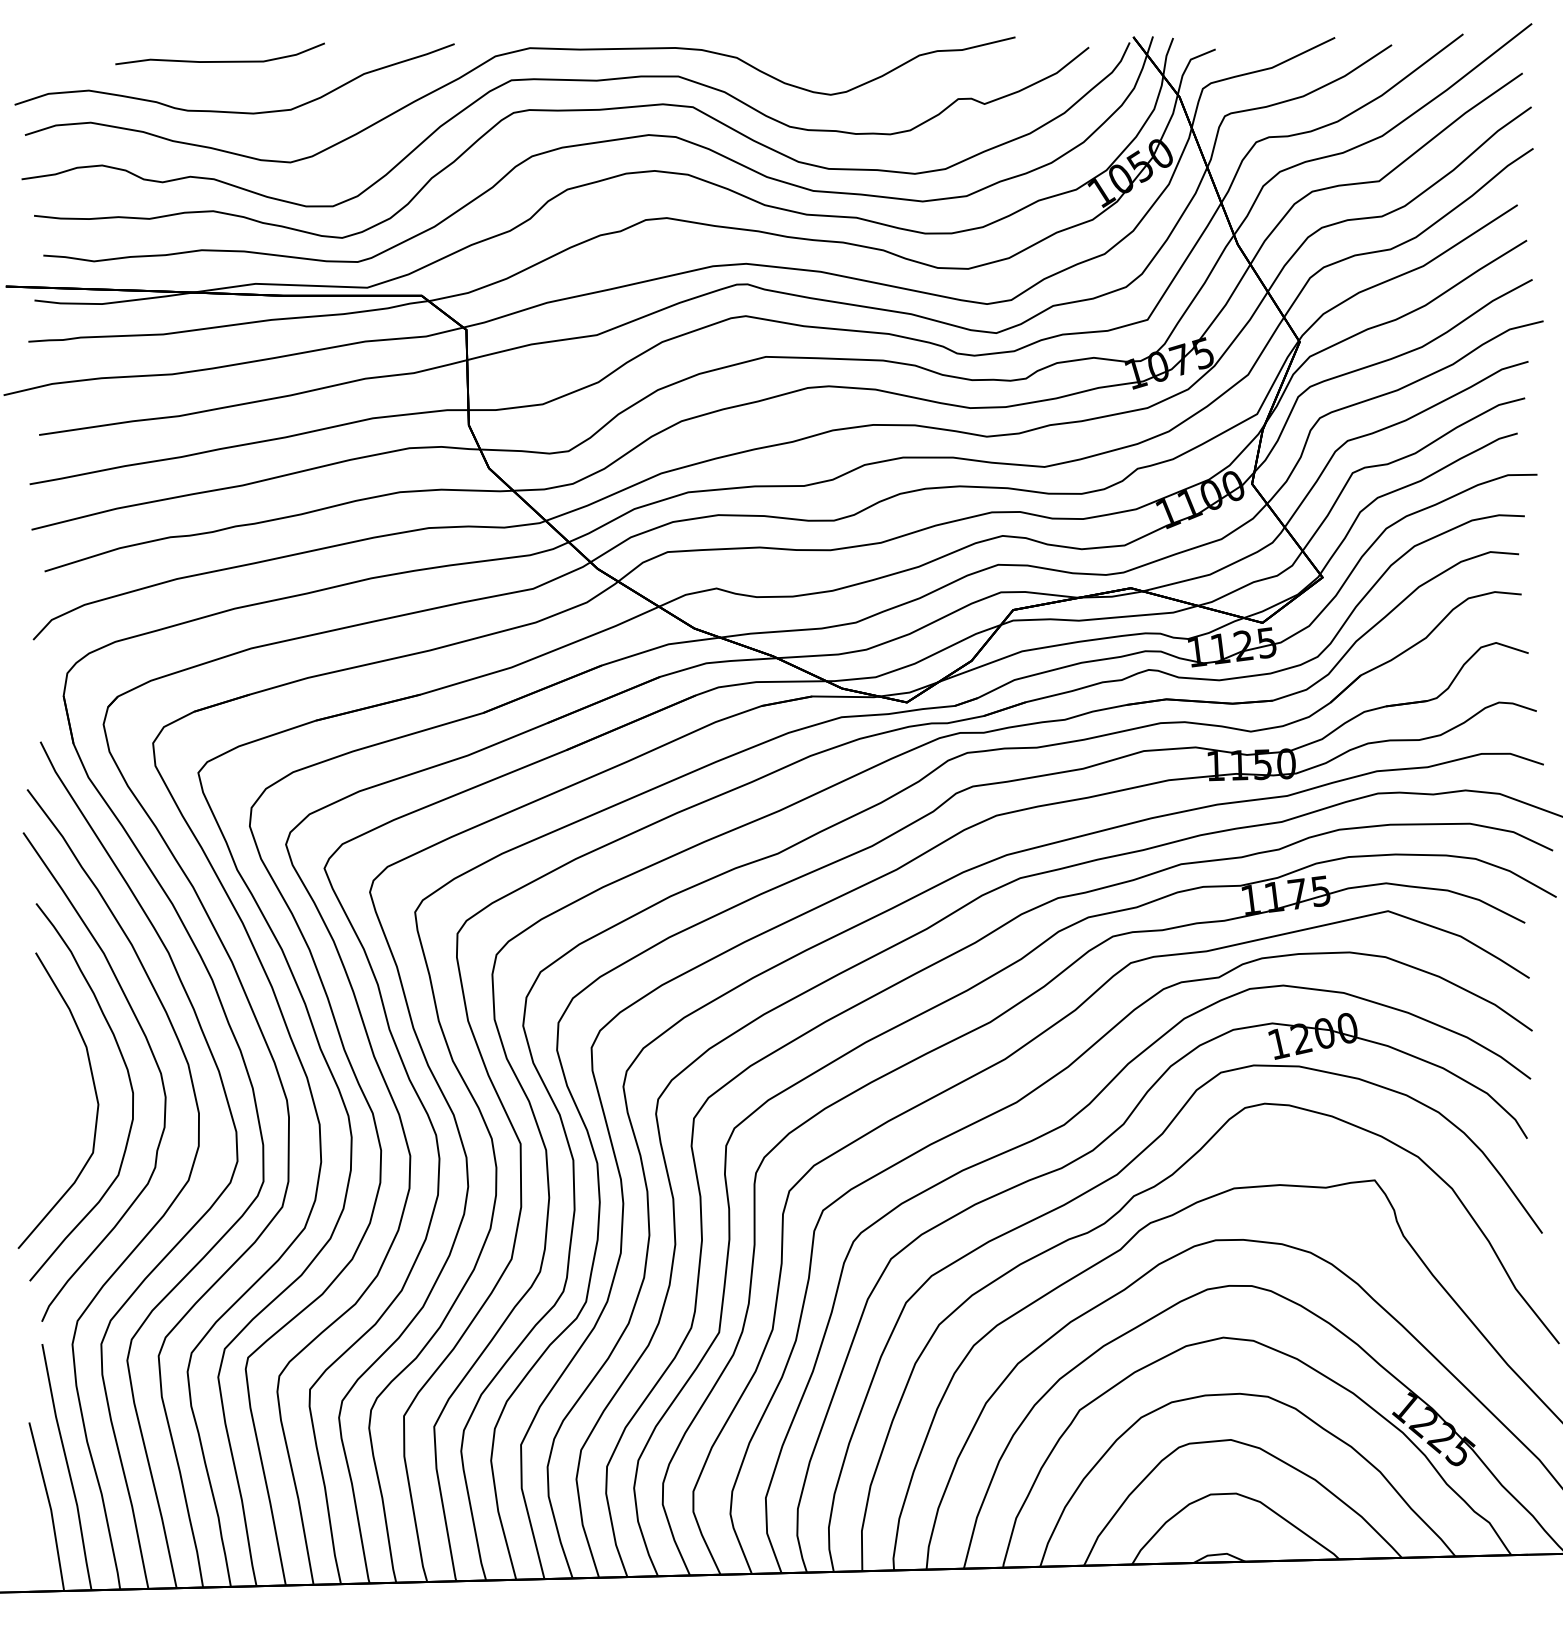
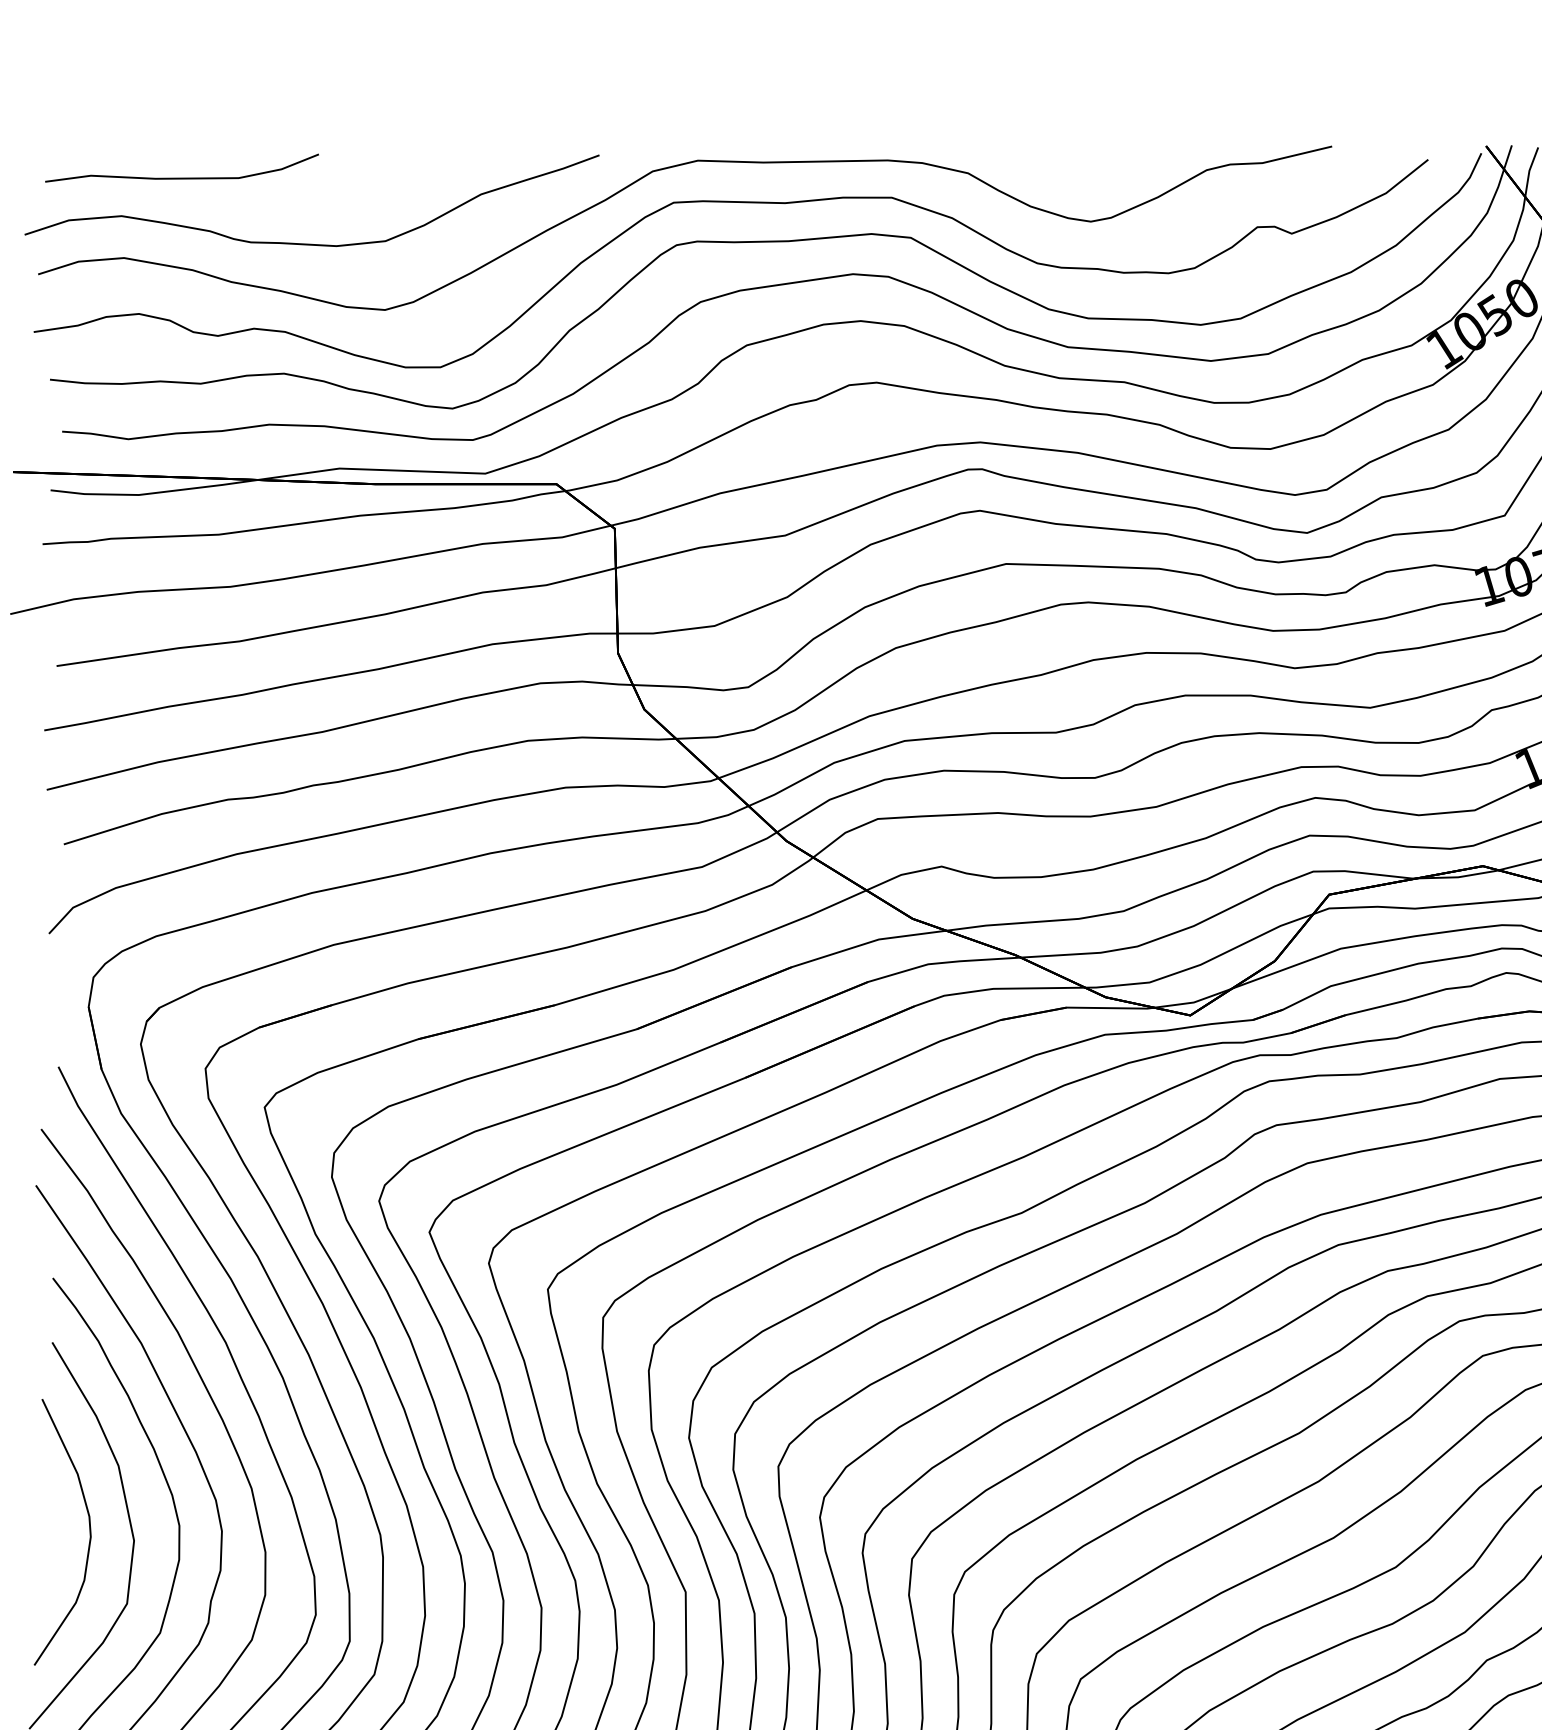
part: (219, 61) -> (181, 178), moved
part: (63, 1094) -> (88, 1527), added

